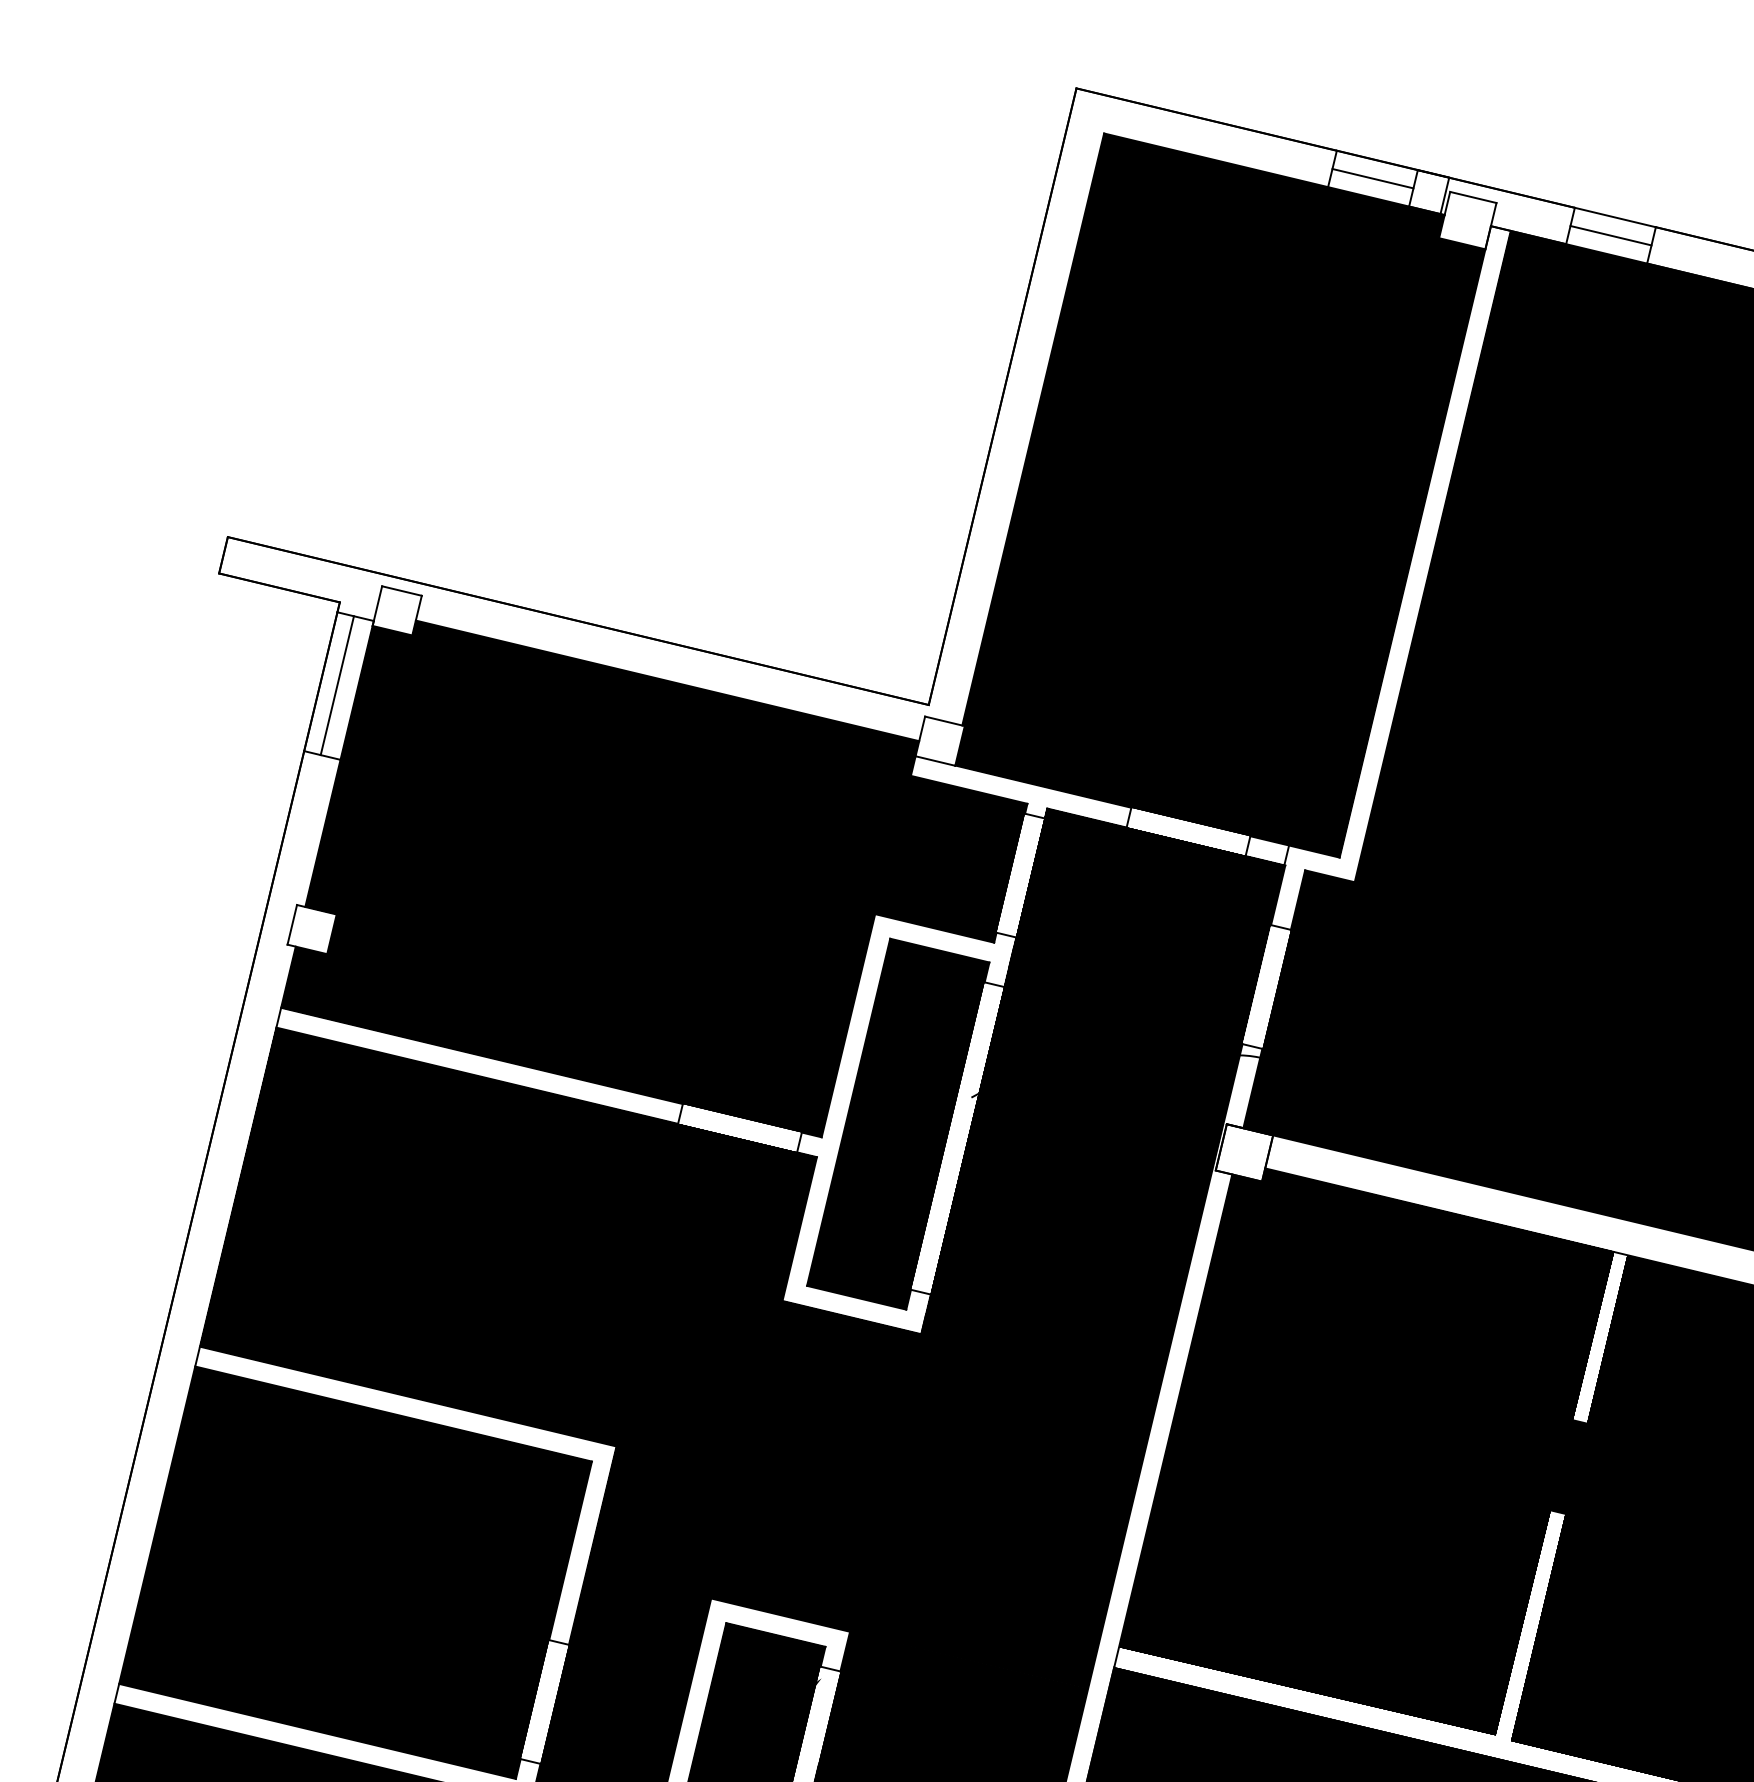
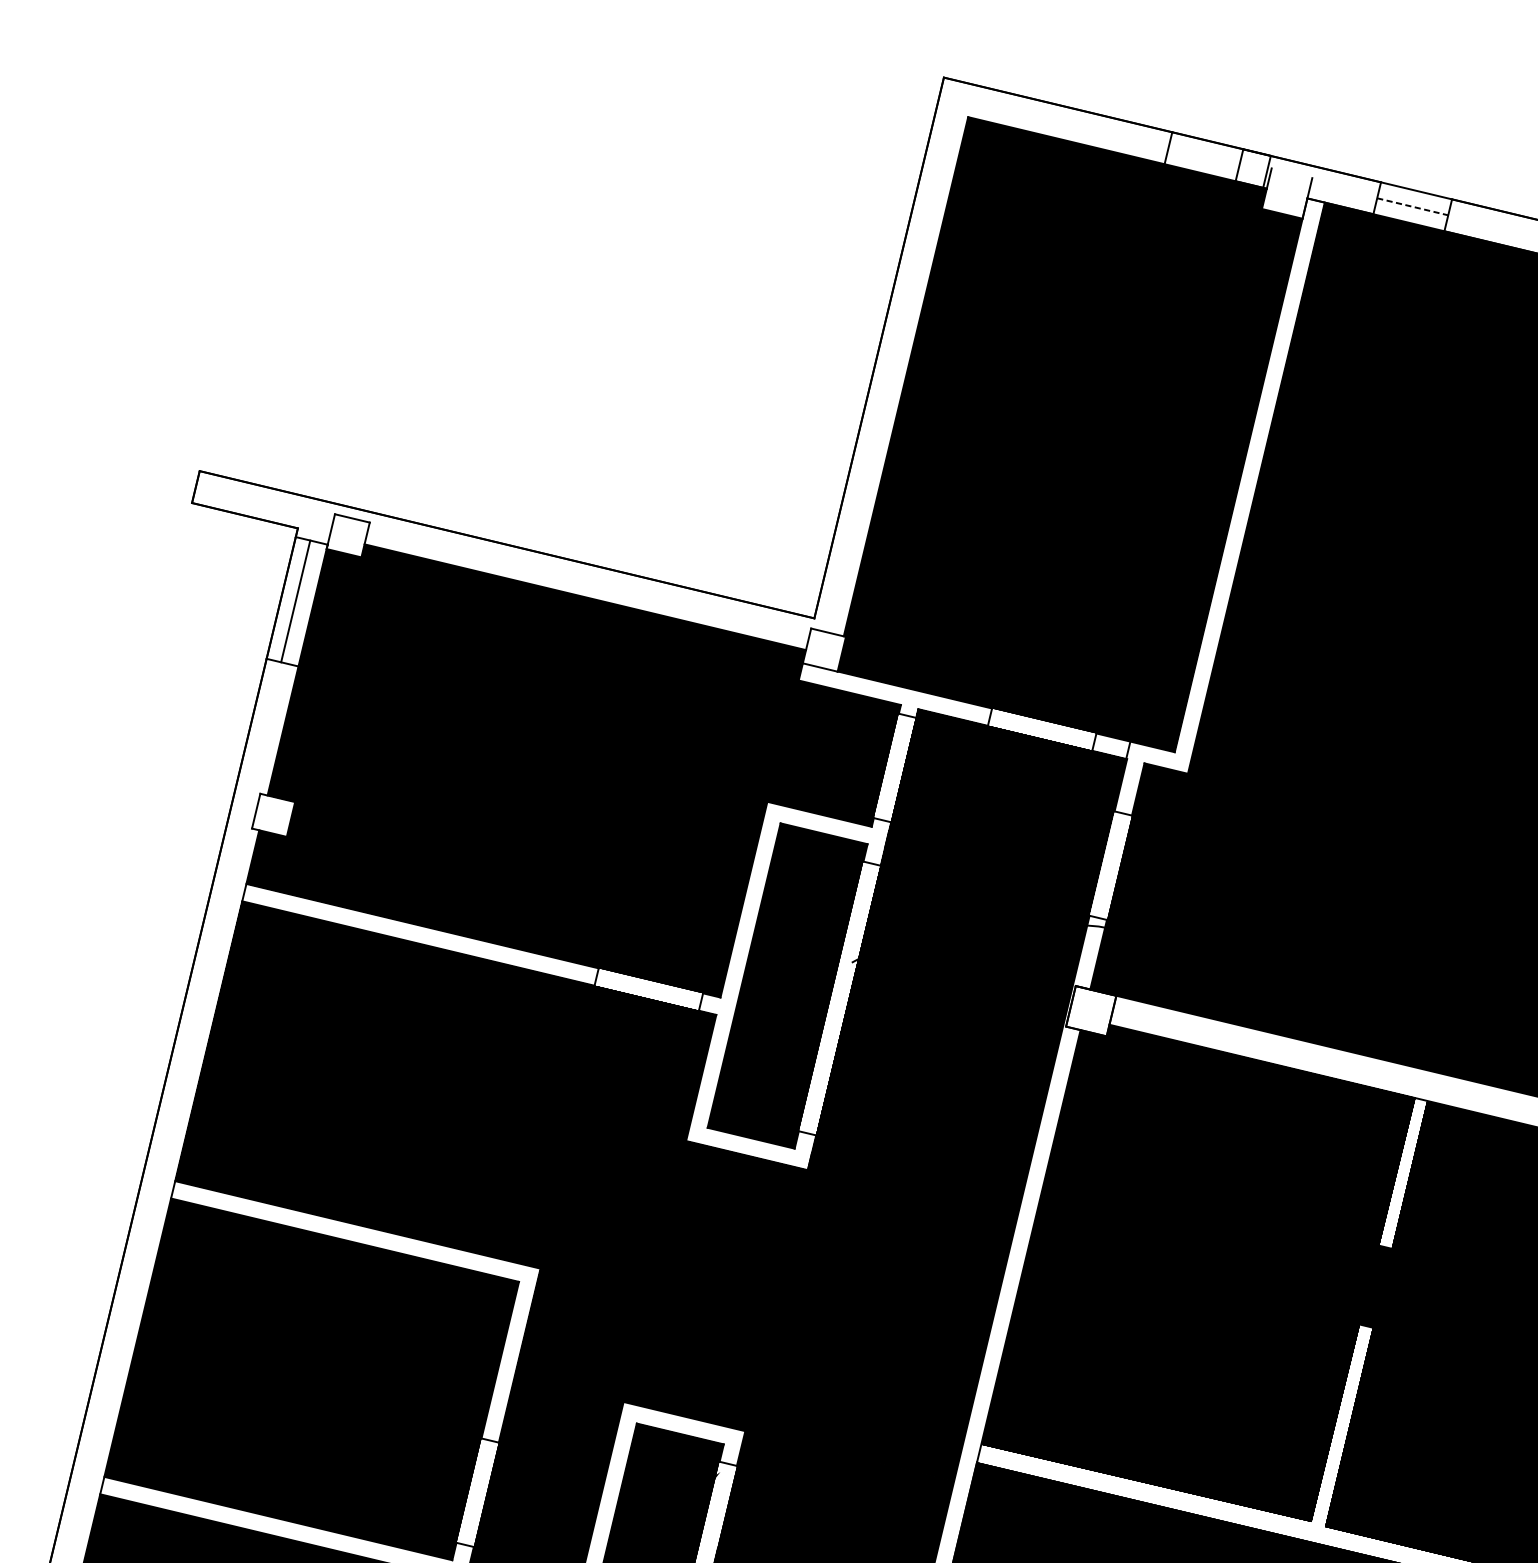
line: (1372, 178) -> (1203, 156), removed
line: (1473, 197) -> (1292, 173), removed
line: (1611, 235) -> (1413, 206), solid -> dashed

